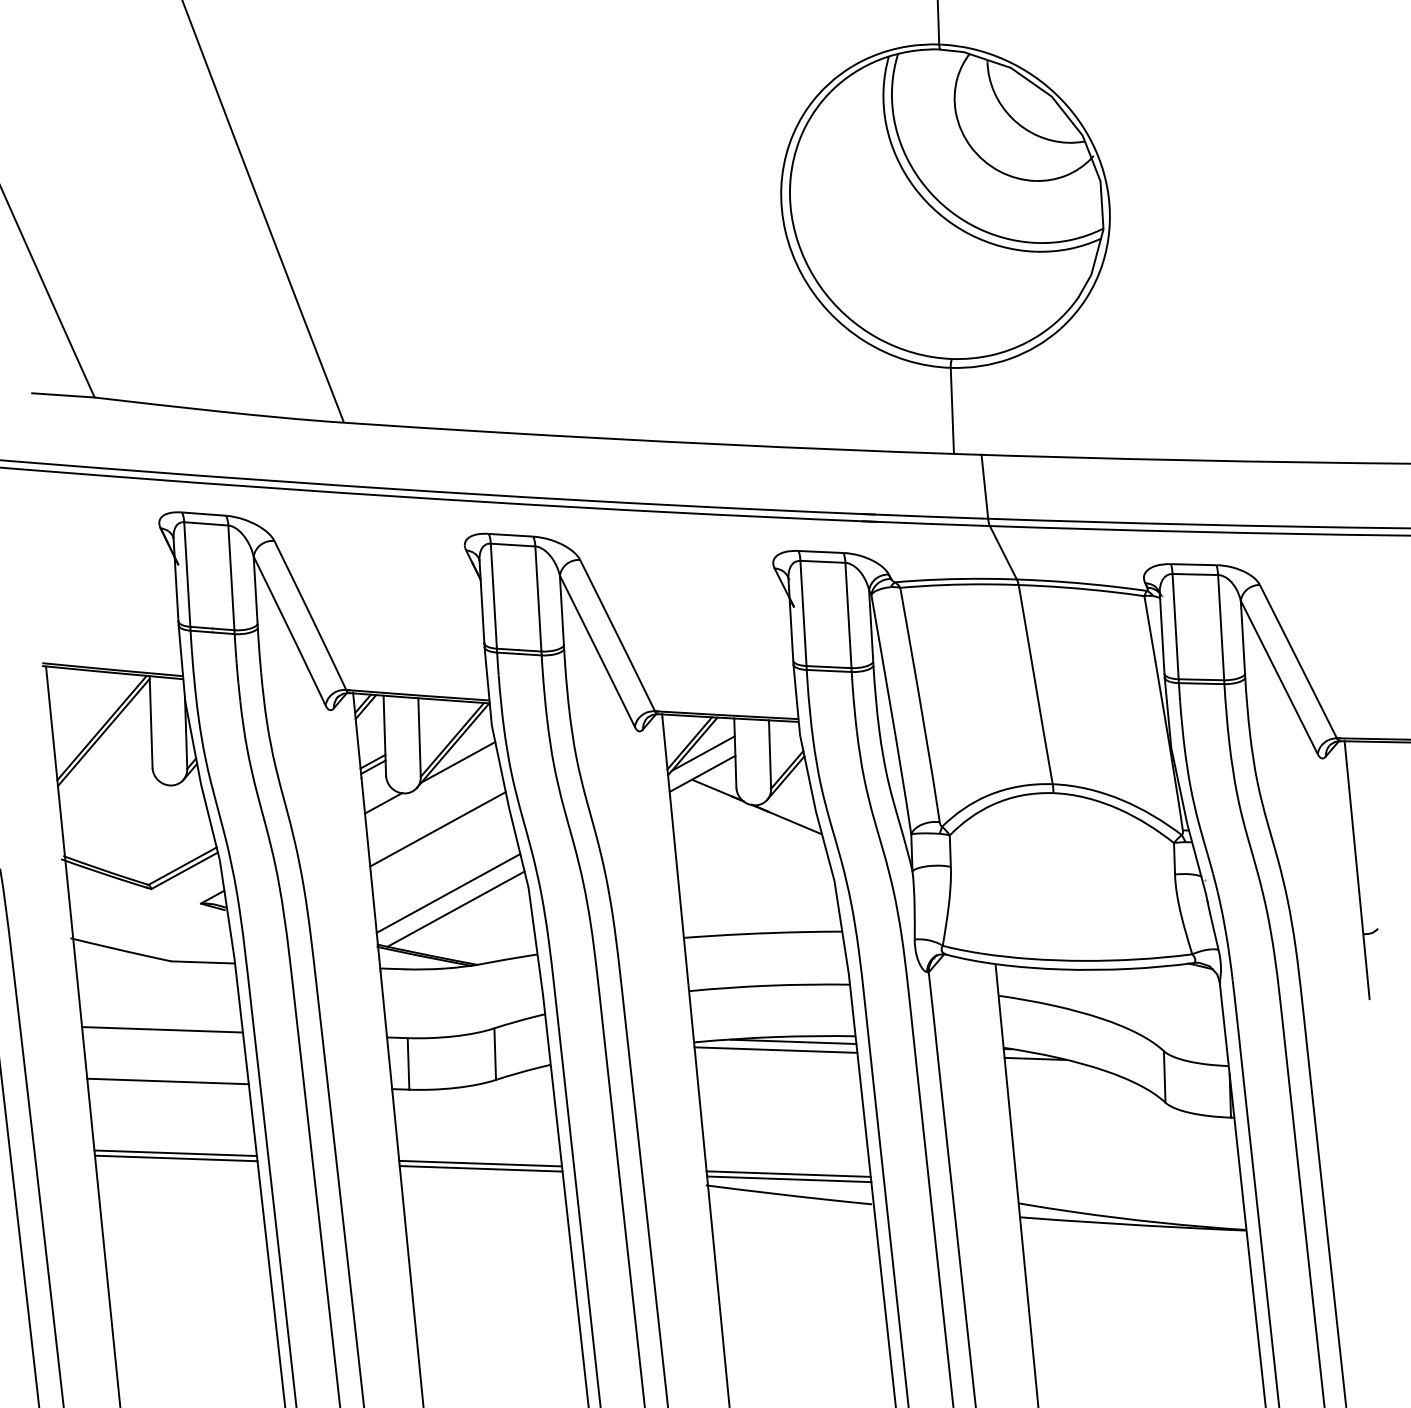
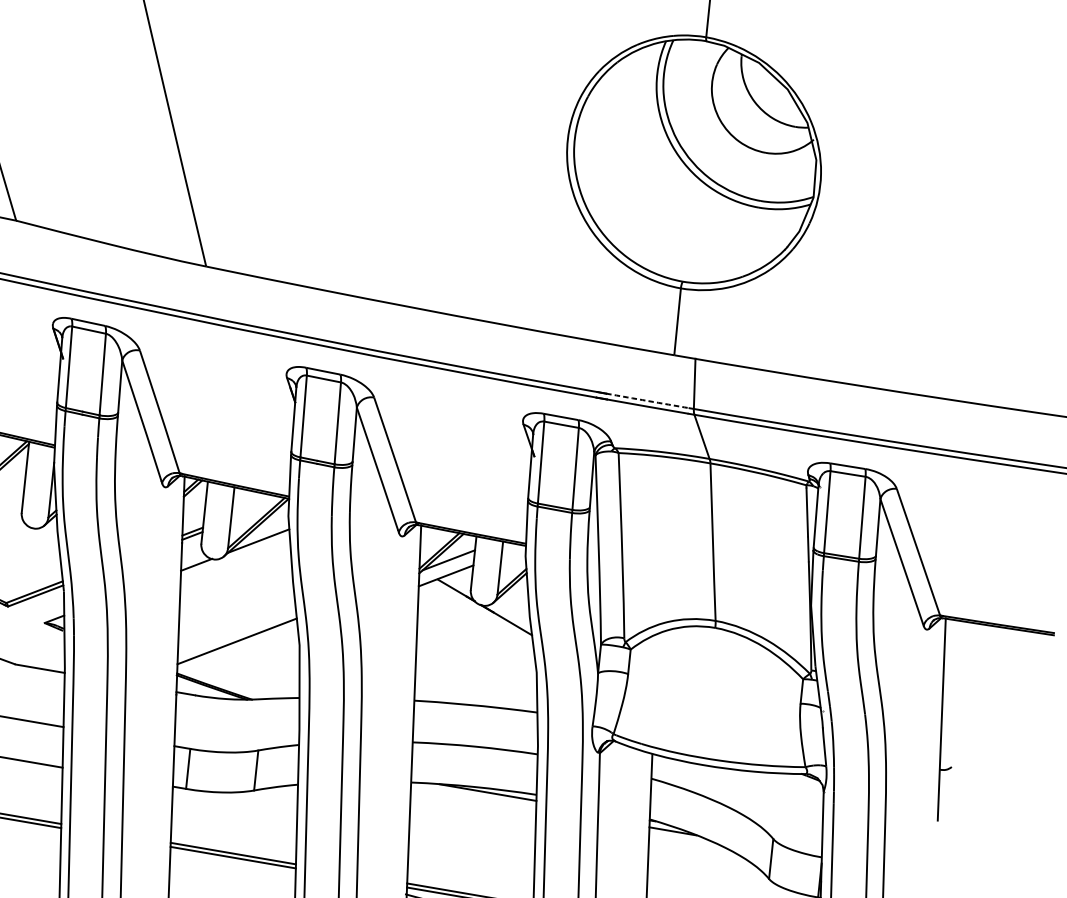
arc: (928, 516) -> (647, 400), solid -> dashed
line: (437, 829) -> (235, 590), removed
line: (455, 908) -> (240, 653), removed
line: (775, 1049) -> (473, 796), removed

